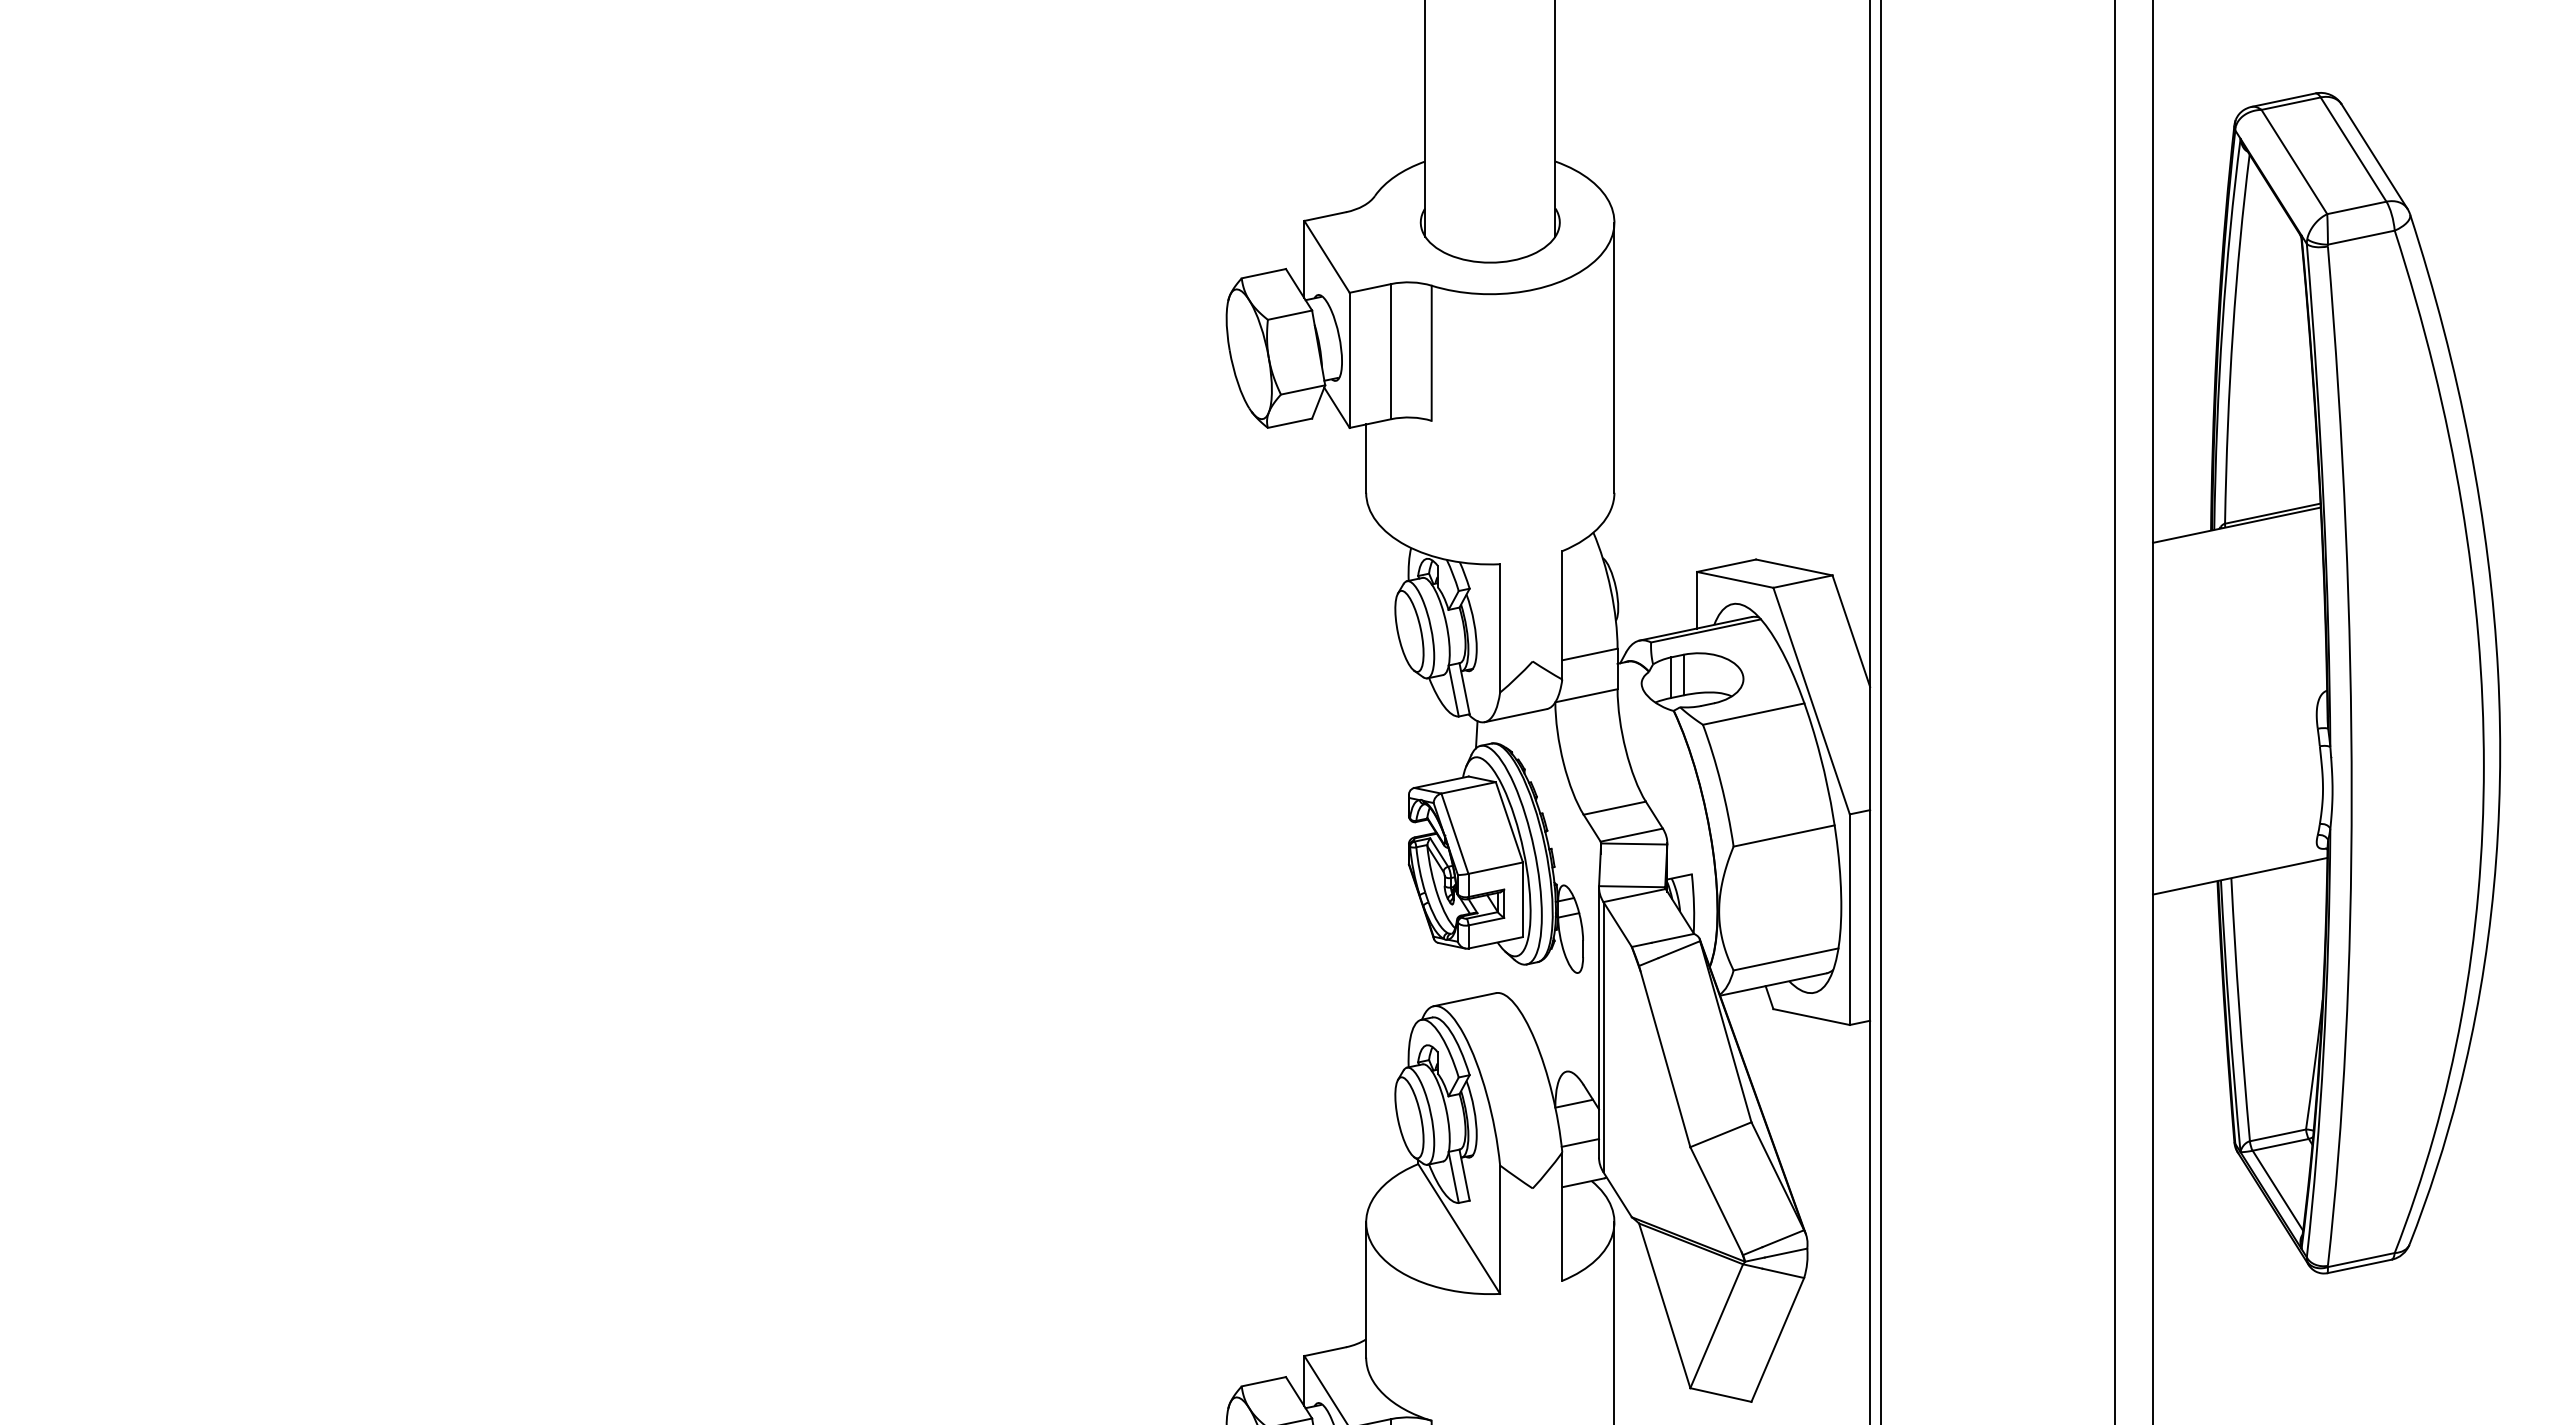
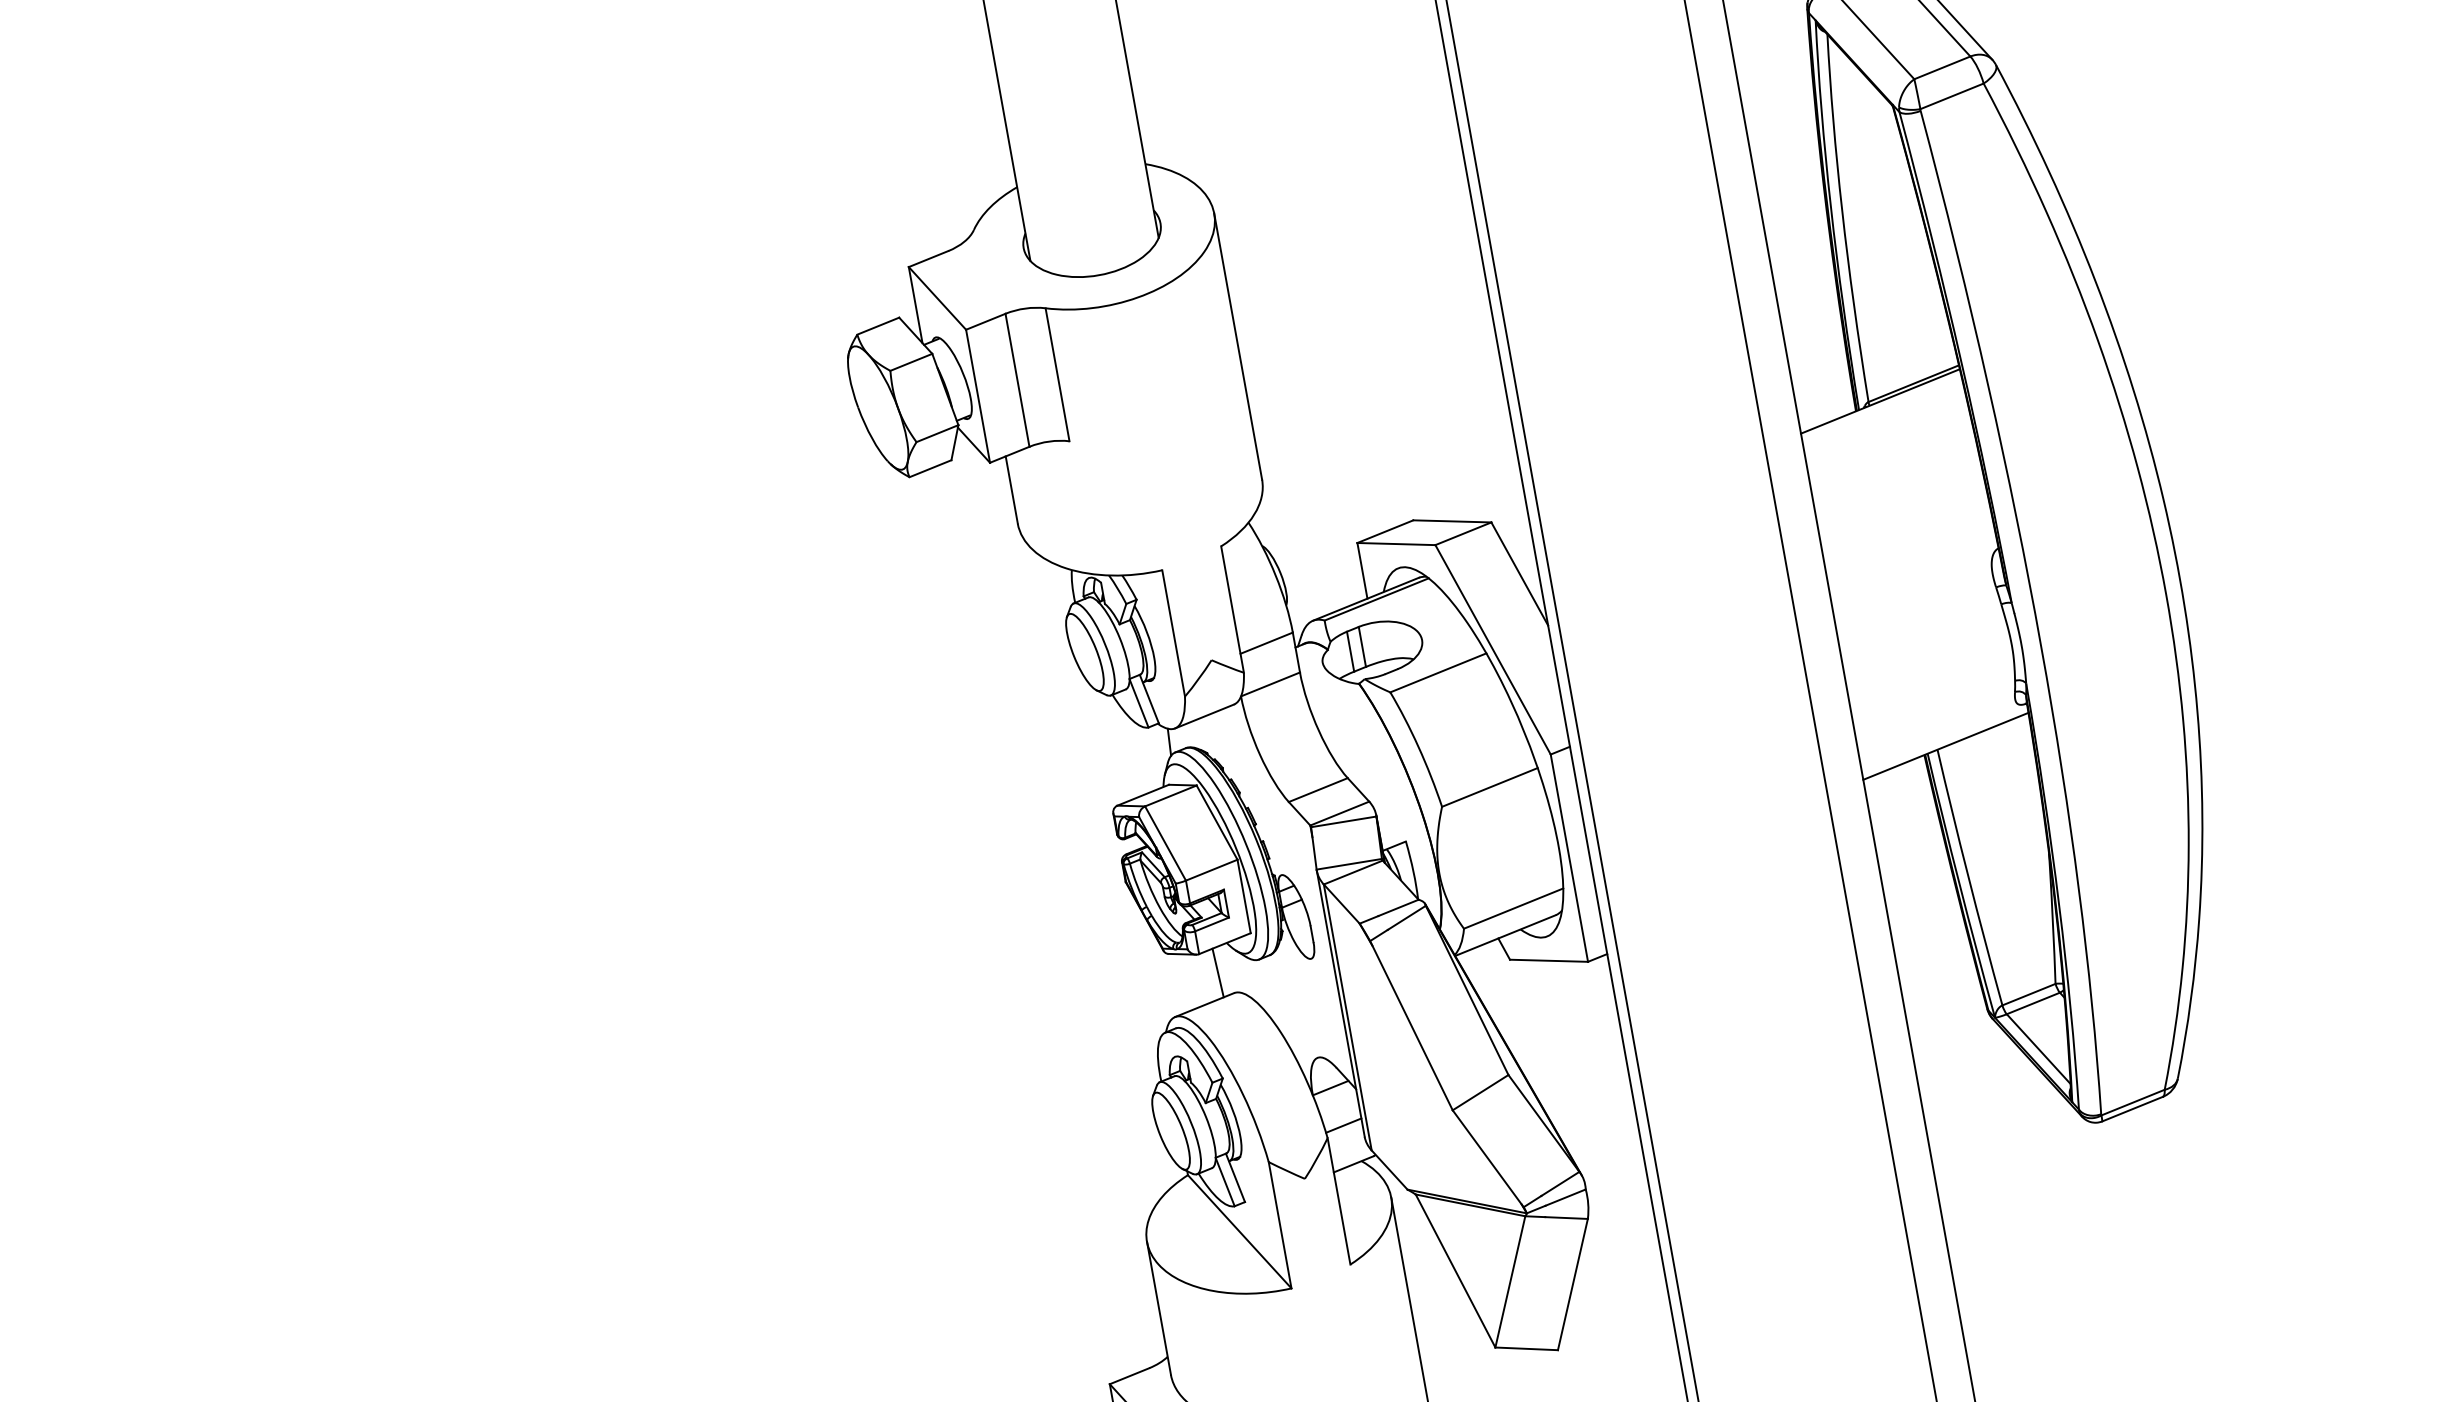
line: (1483, 970) -> (1217, 973), added

